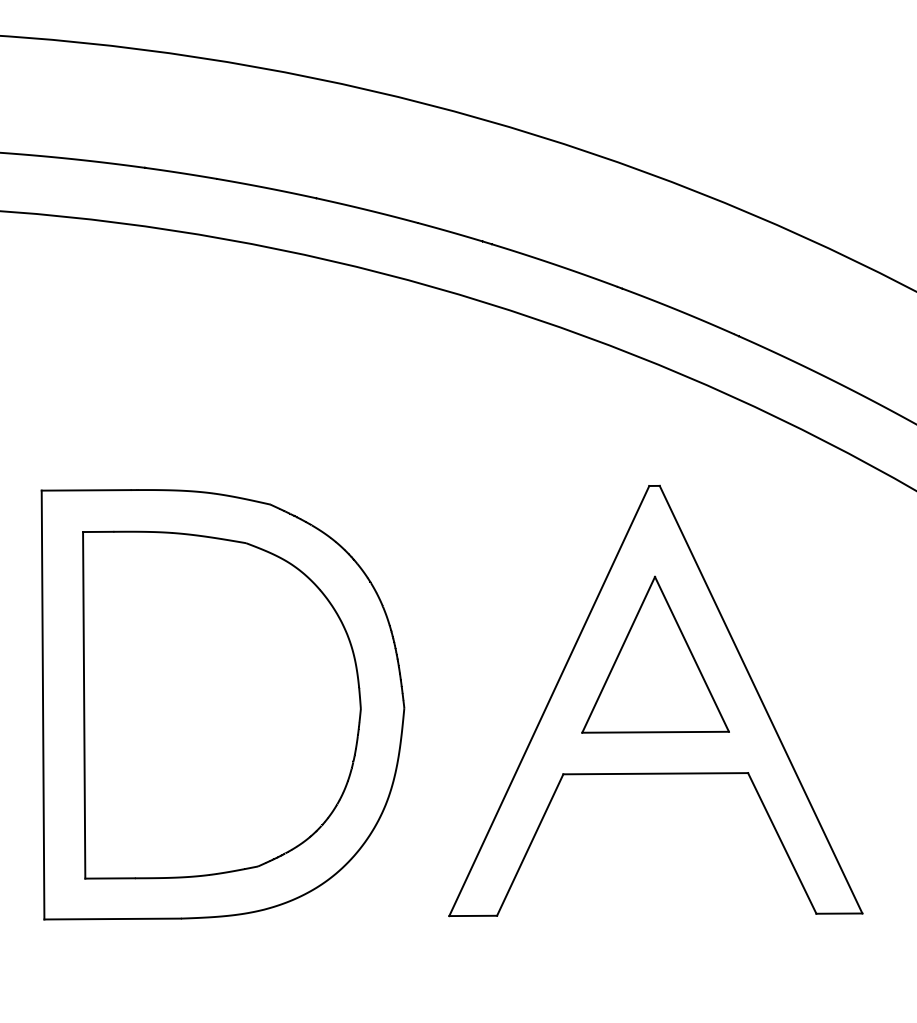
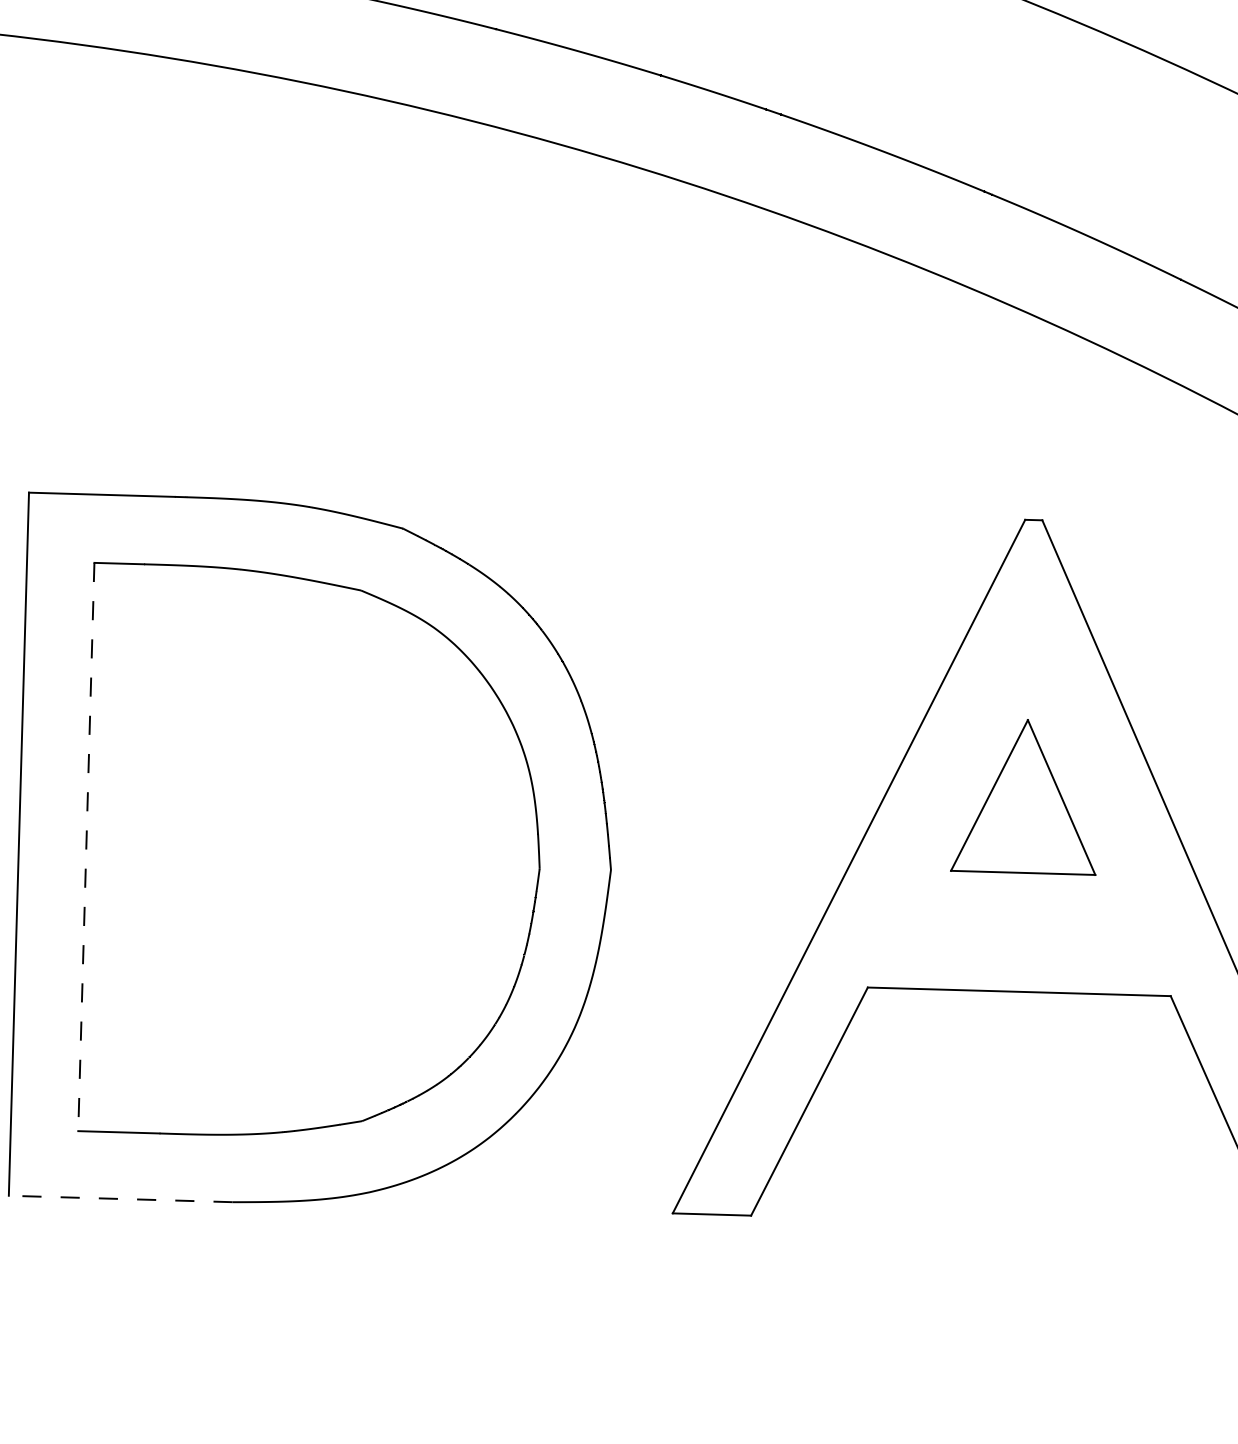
part: (655, 654) -> (1025, 796), size x0.6
line: (84, 705) -> (86, 847), solid -> dashed
line: (112, 919) -> (120, 1199), solid -> dashed

